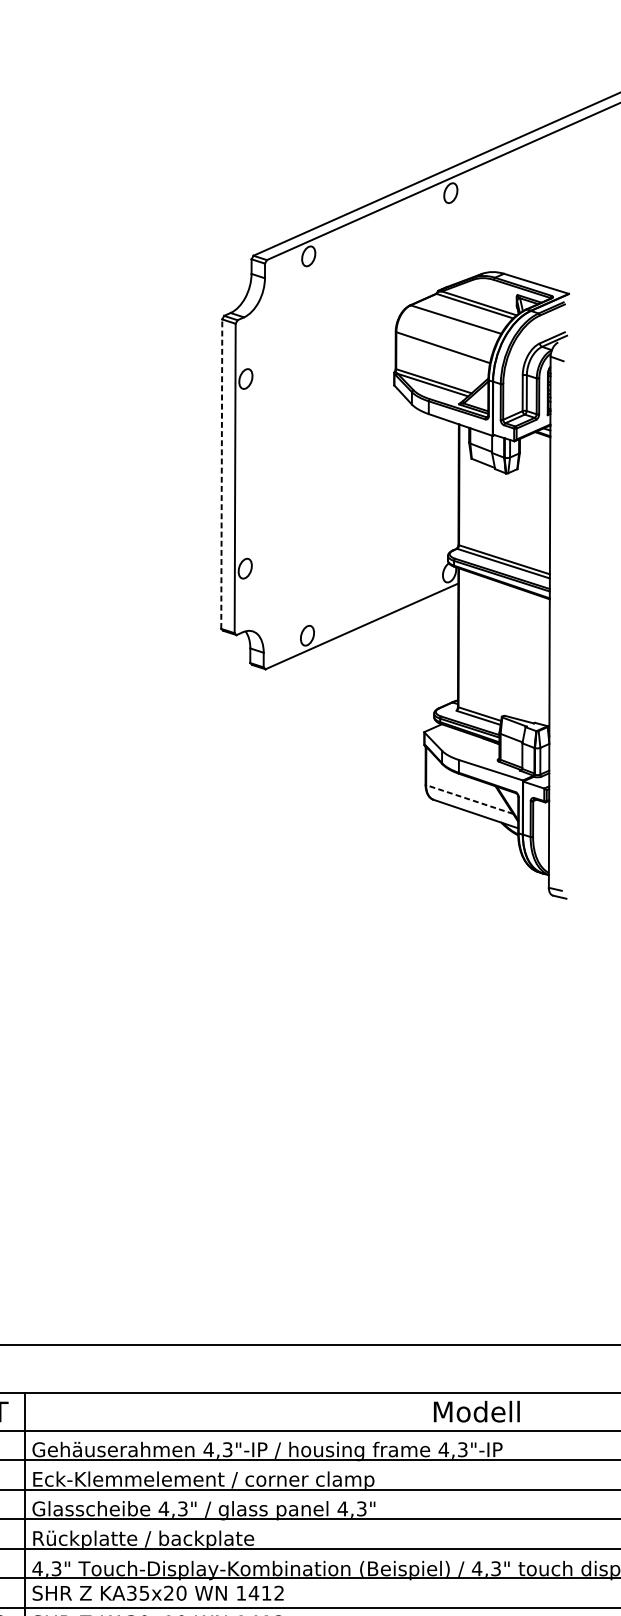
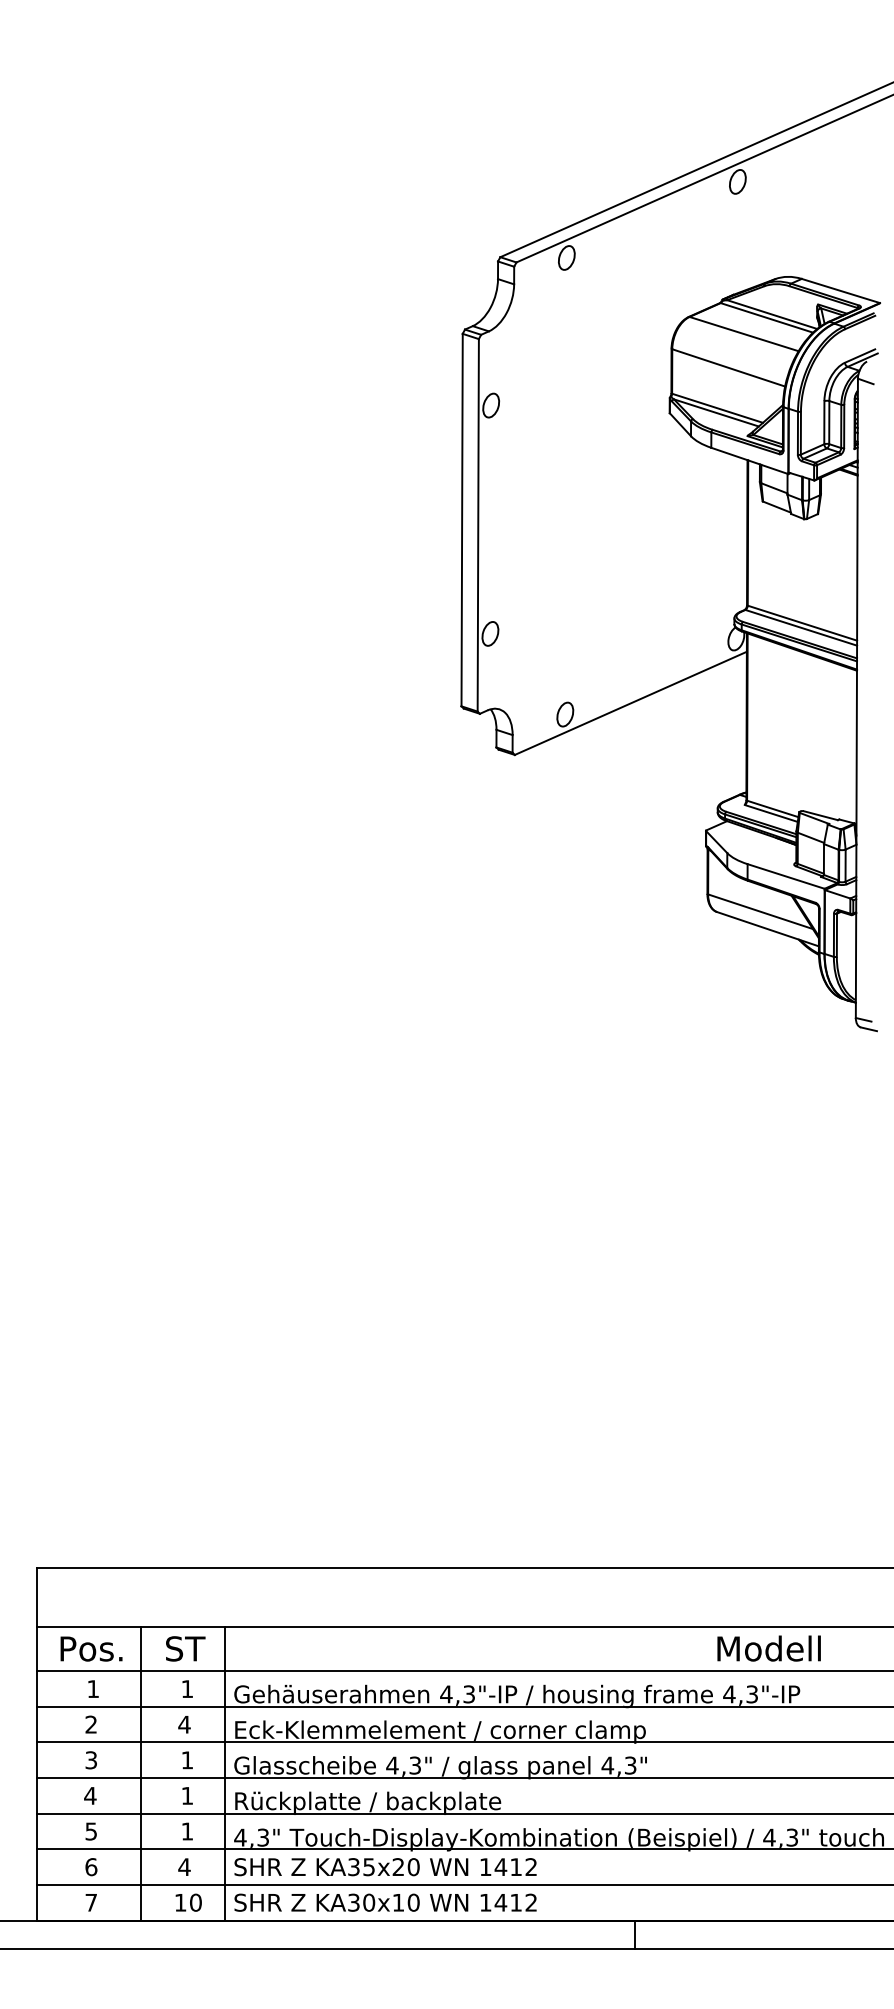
line: (222, 473) -> (462, 519), dashed -> solid
line: (469, 799) -> (760, 911), dashed -> solid

